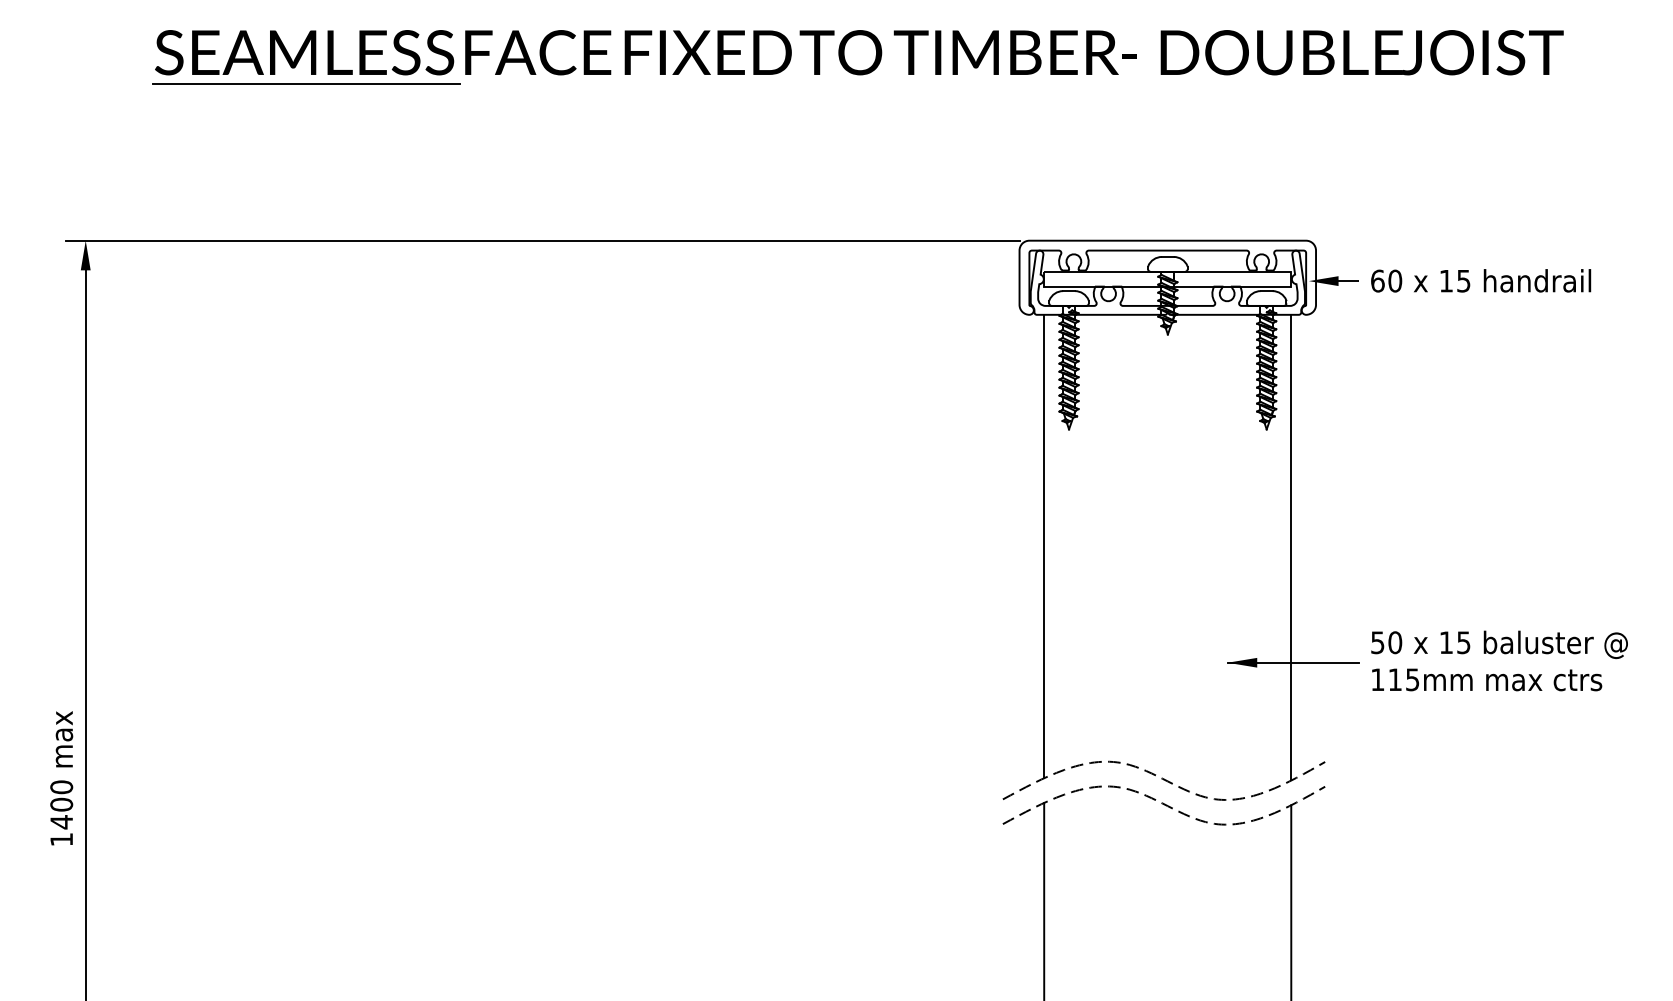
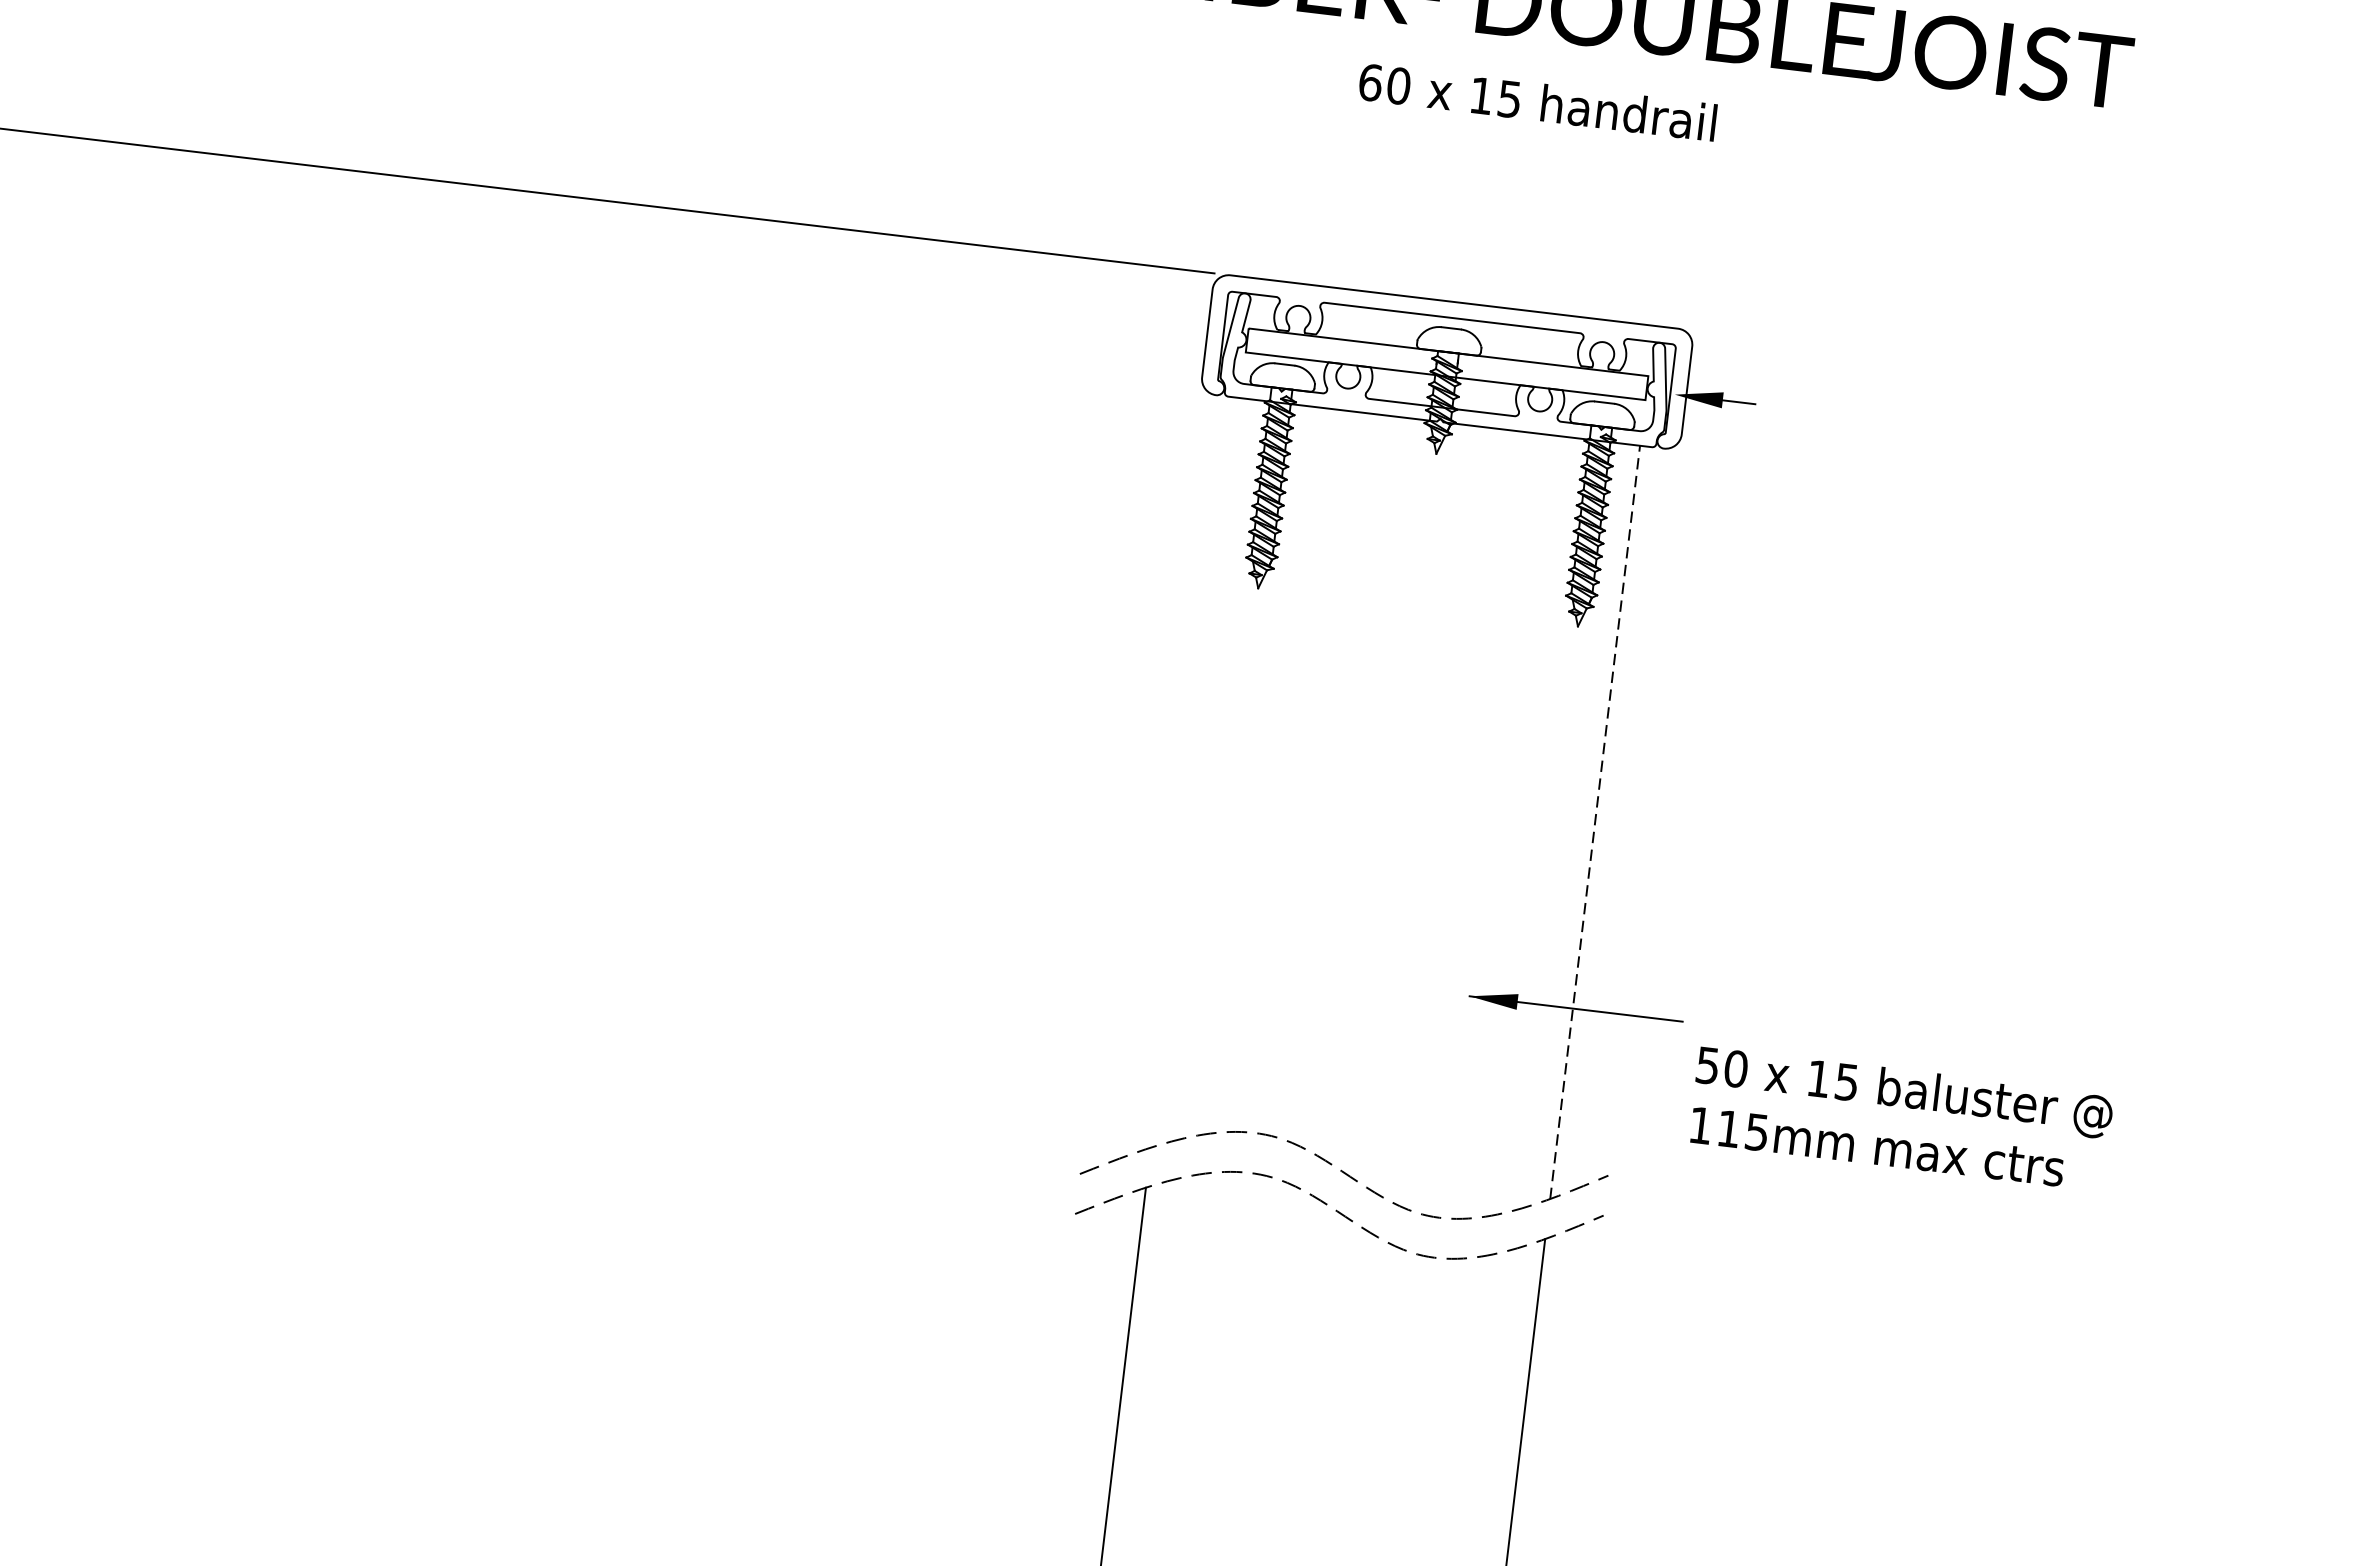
text: (1481, 280) -> (1538, 101), moved
line: (1044, 546) -> (1195, 772), removed
line: (1291, 547) -> (1595, 822), solid -> dashed
text: (1499, 660) -> (1901, 1117), moved

